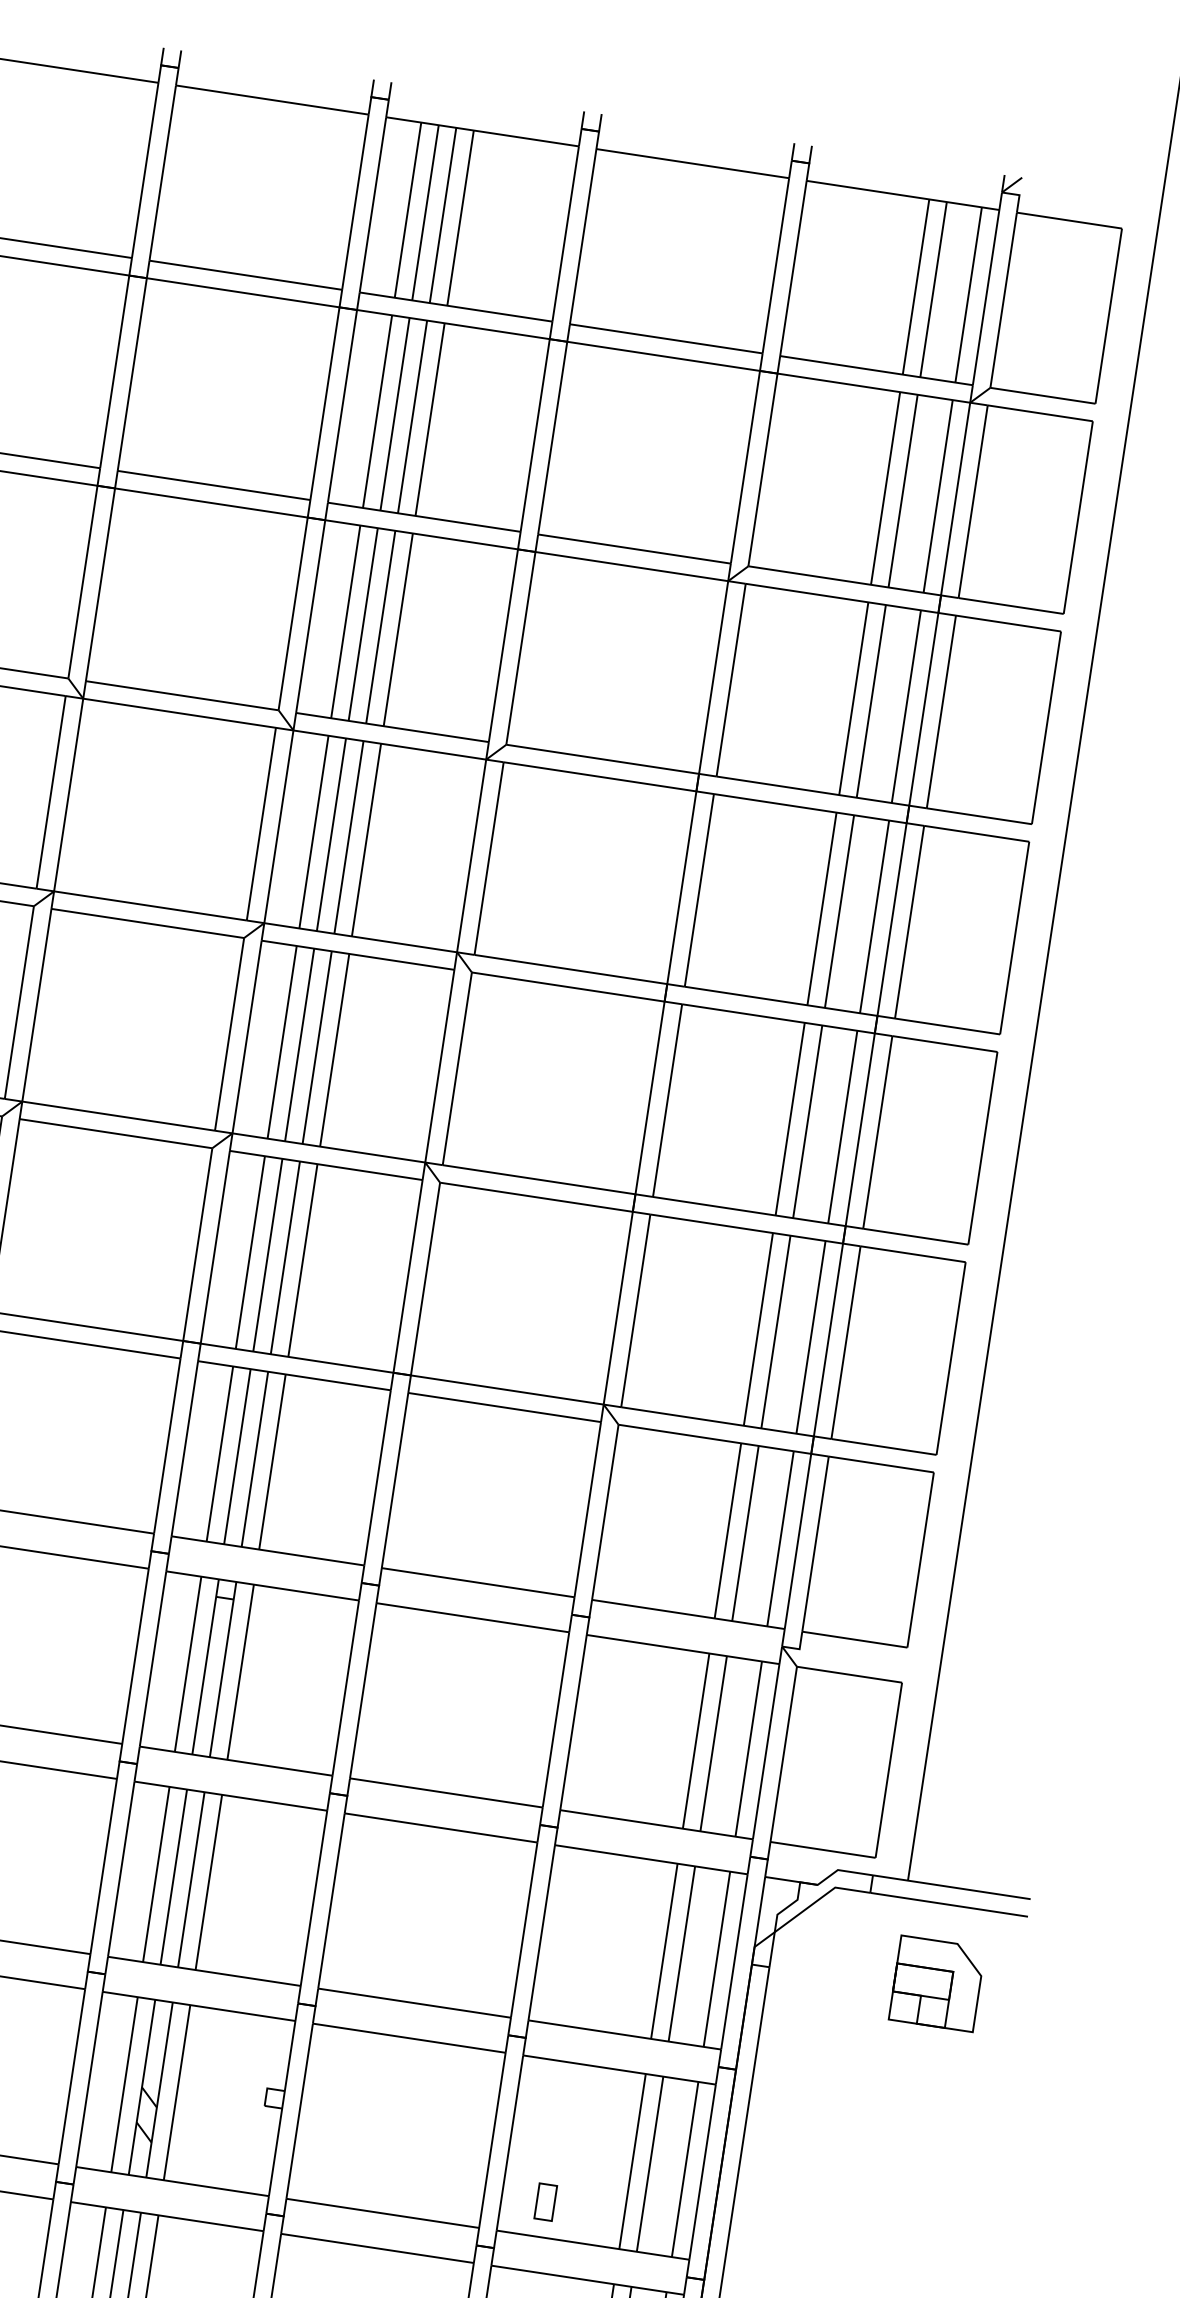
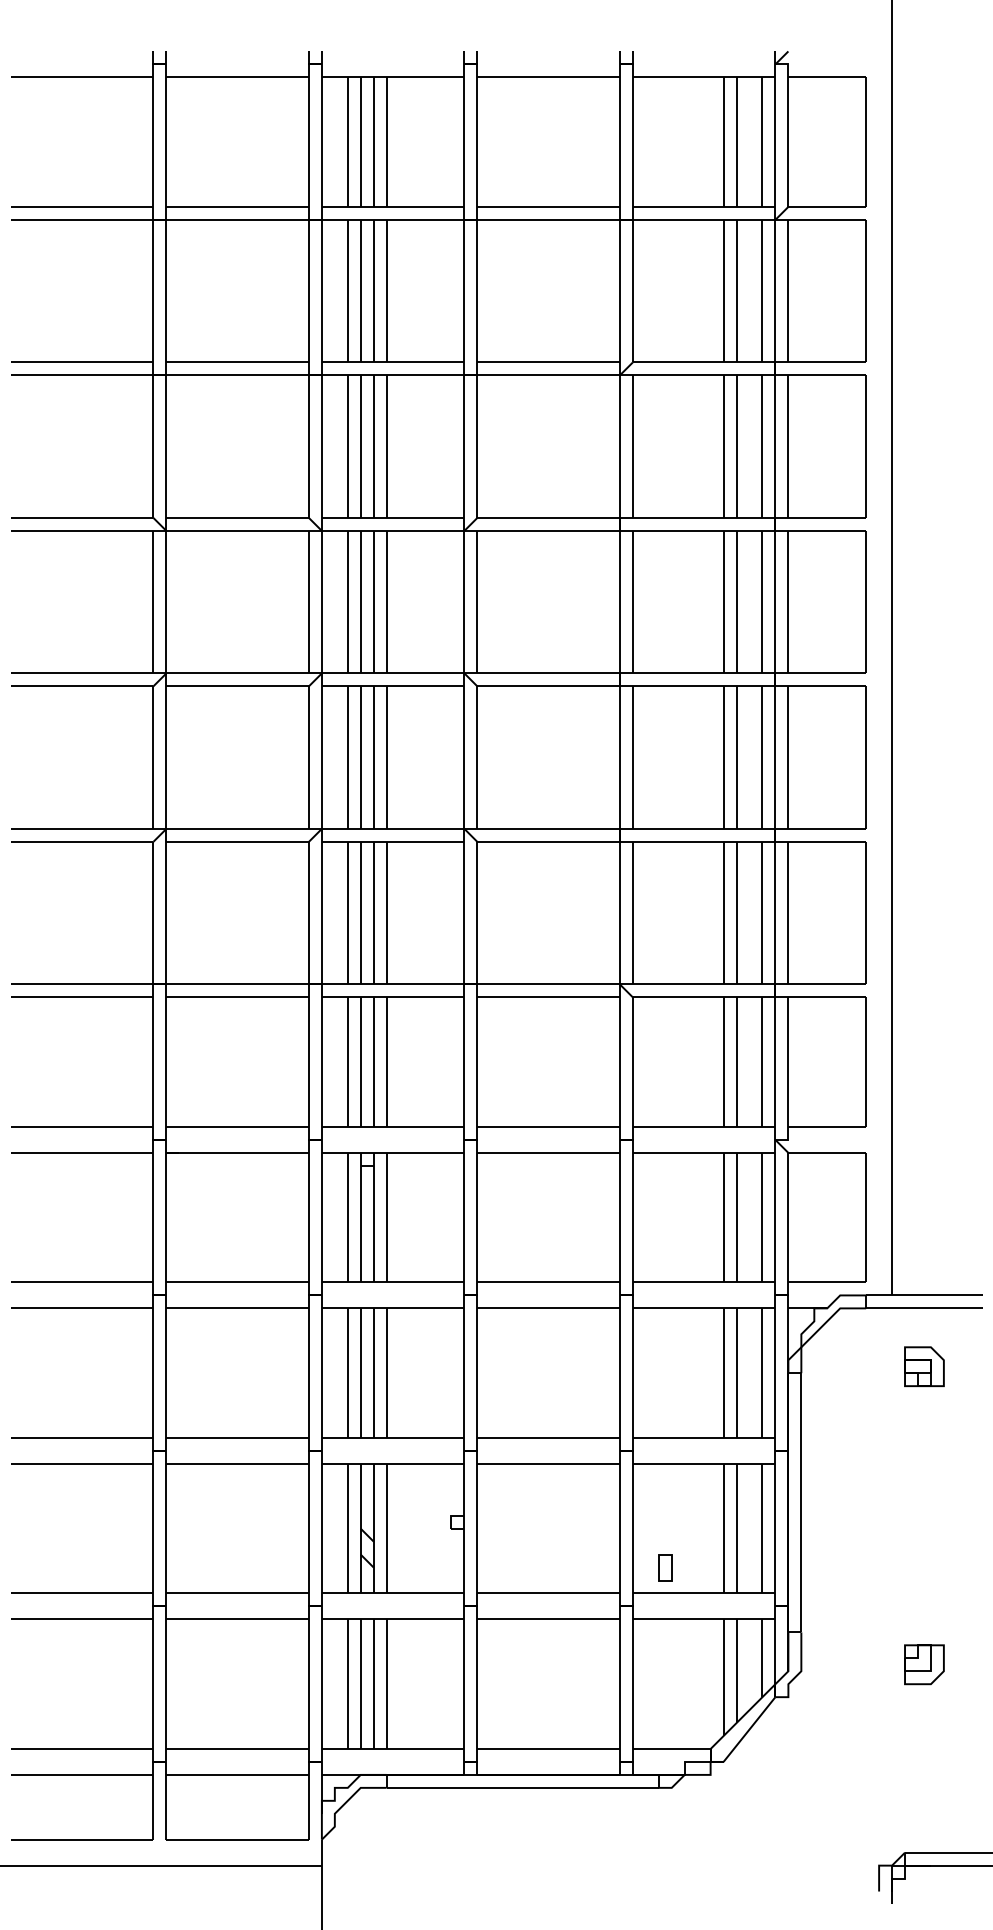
part: (937, 1983) -> (924, 1366), size x0.62

